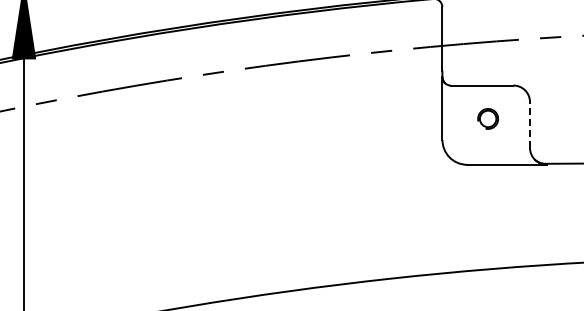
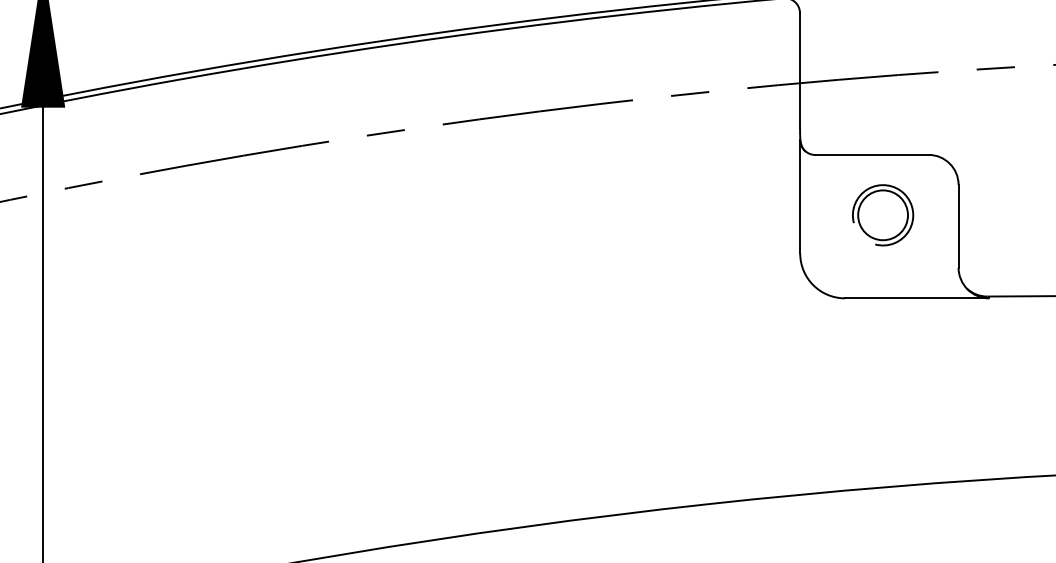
part: (487, 118) -> (881, 214), size x1.67
line: (530, 125) -> (959, 227), dashed -> solid

